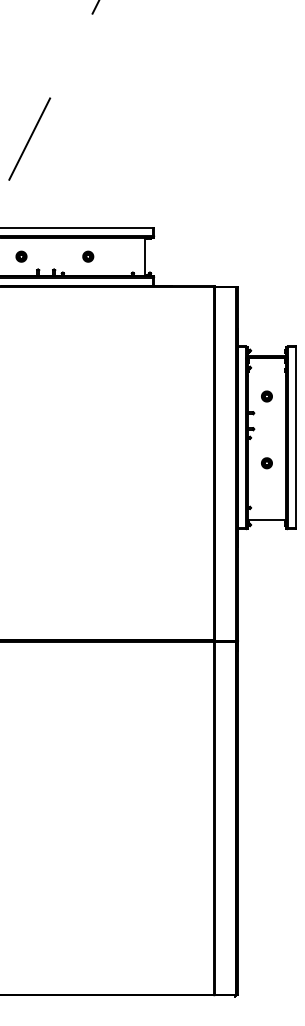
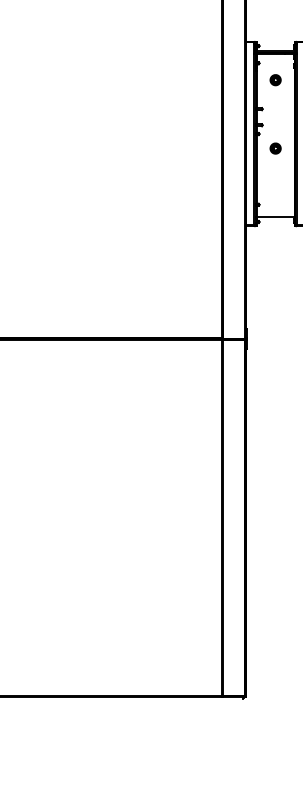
part: (266, 396) -> (275, 80), moved
part: (266, 463) -> (275, 148), moved

